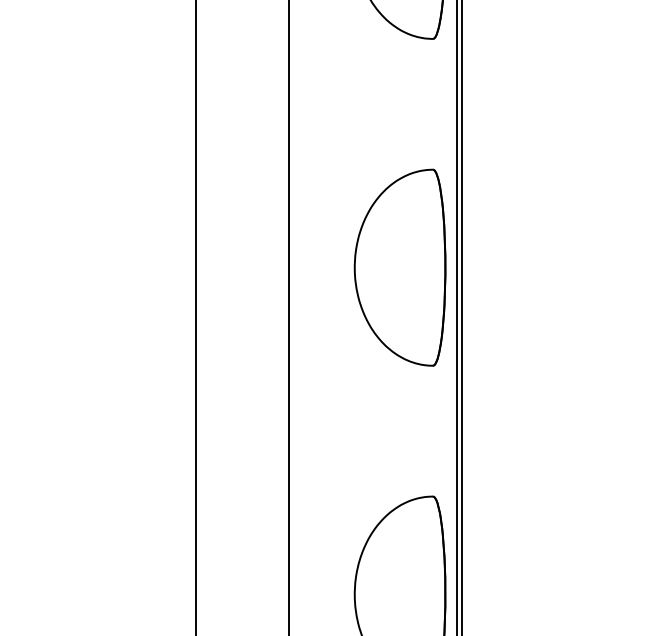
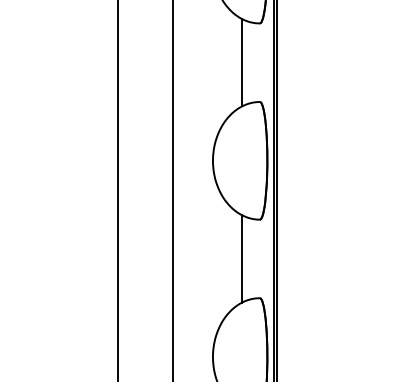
line: (403, 103) -> (242, 62), added
line: (403, 430) -> (242, 258), added

